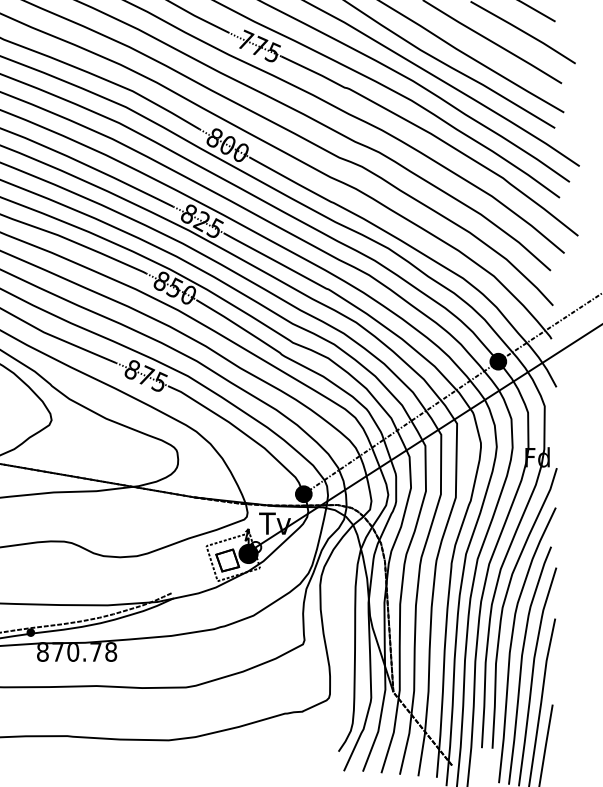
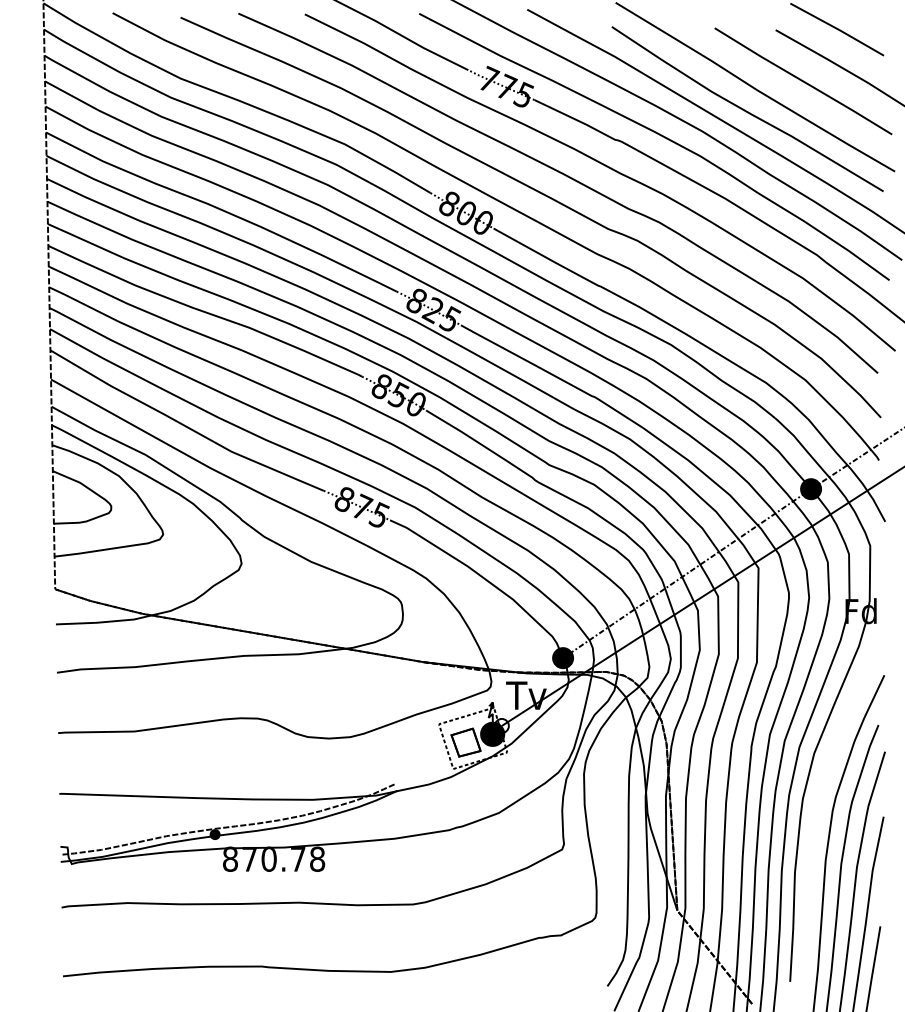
curve: (504, 602) -> (819, 796), removed

